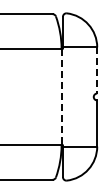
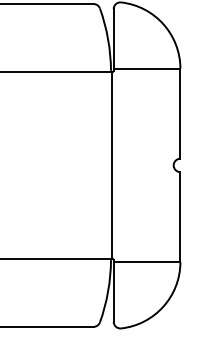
line: (97, 70) -> (180, 113), dashed -> solid
line: (62, 96) -> (112, 164), dashed -> solid

